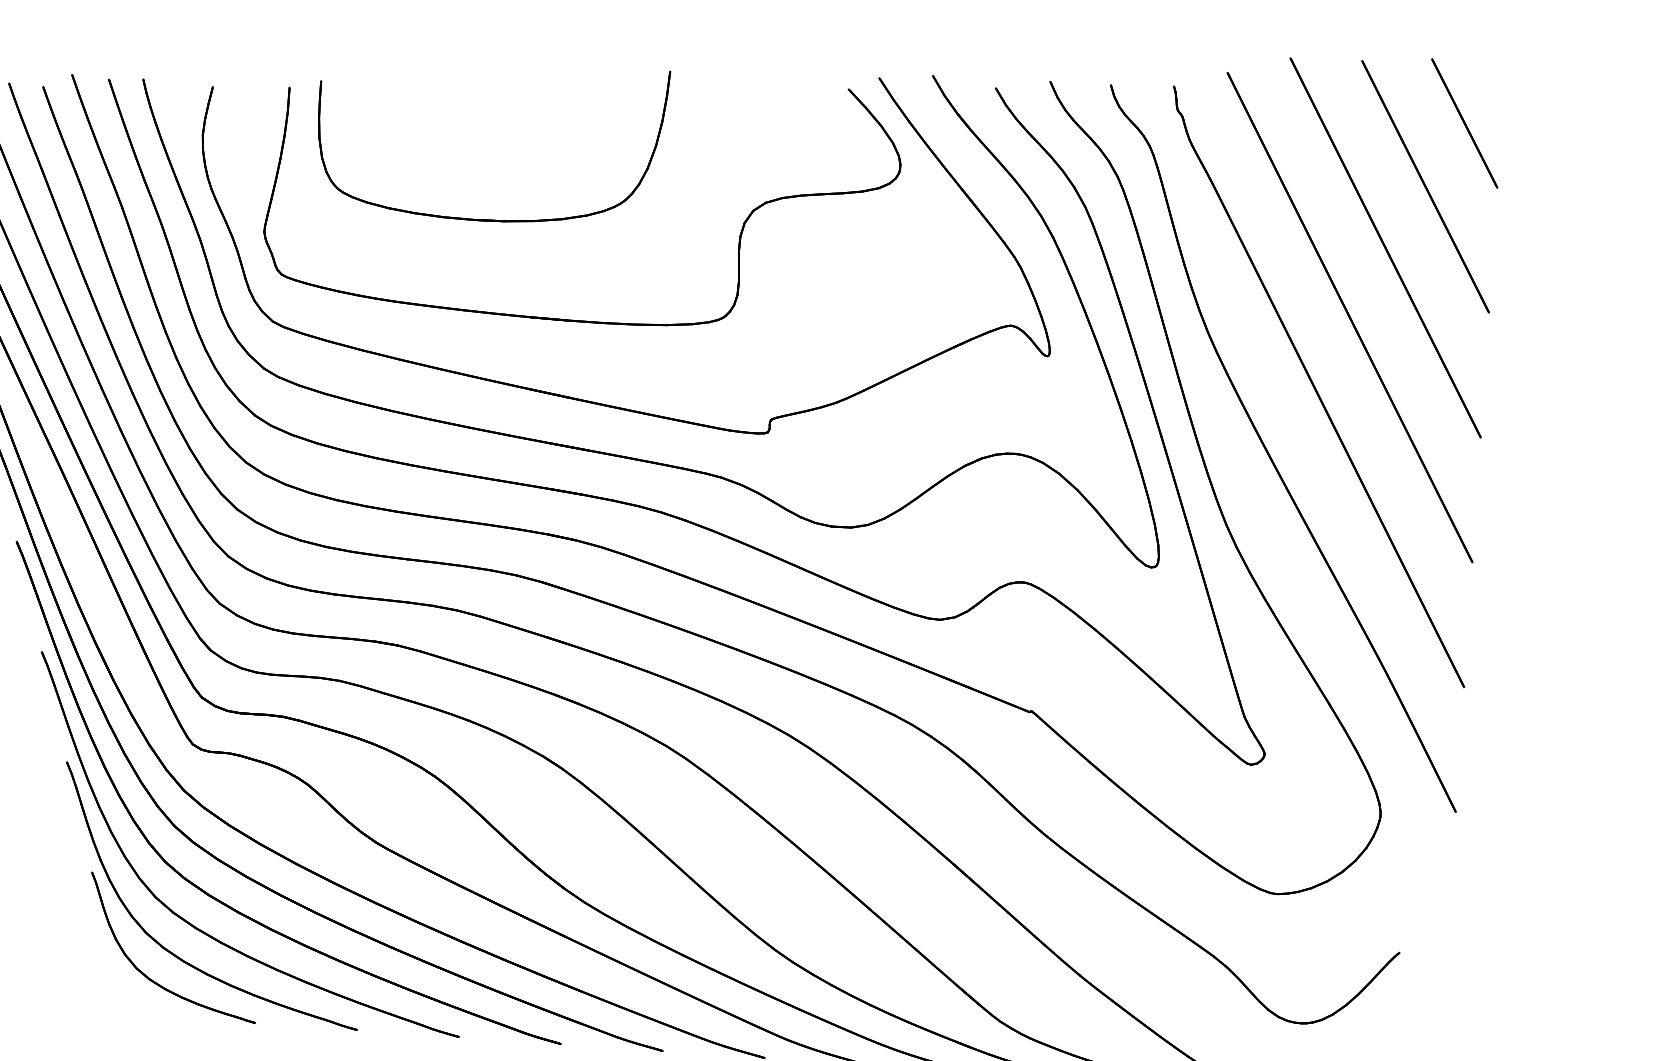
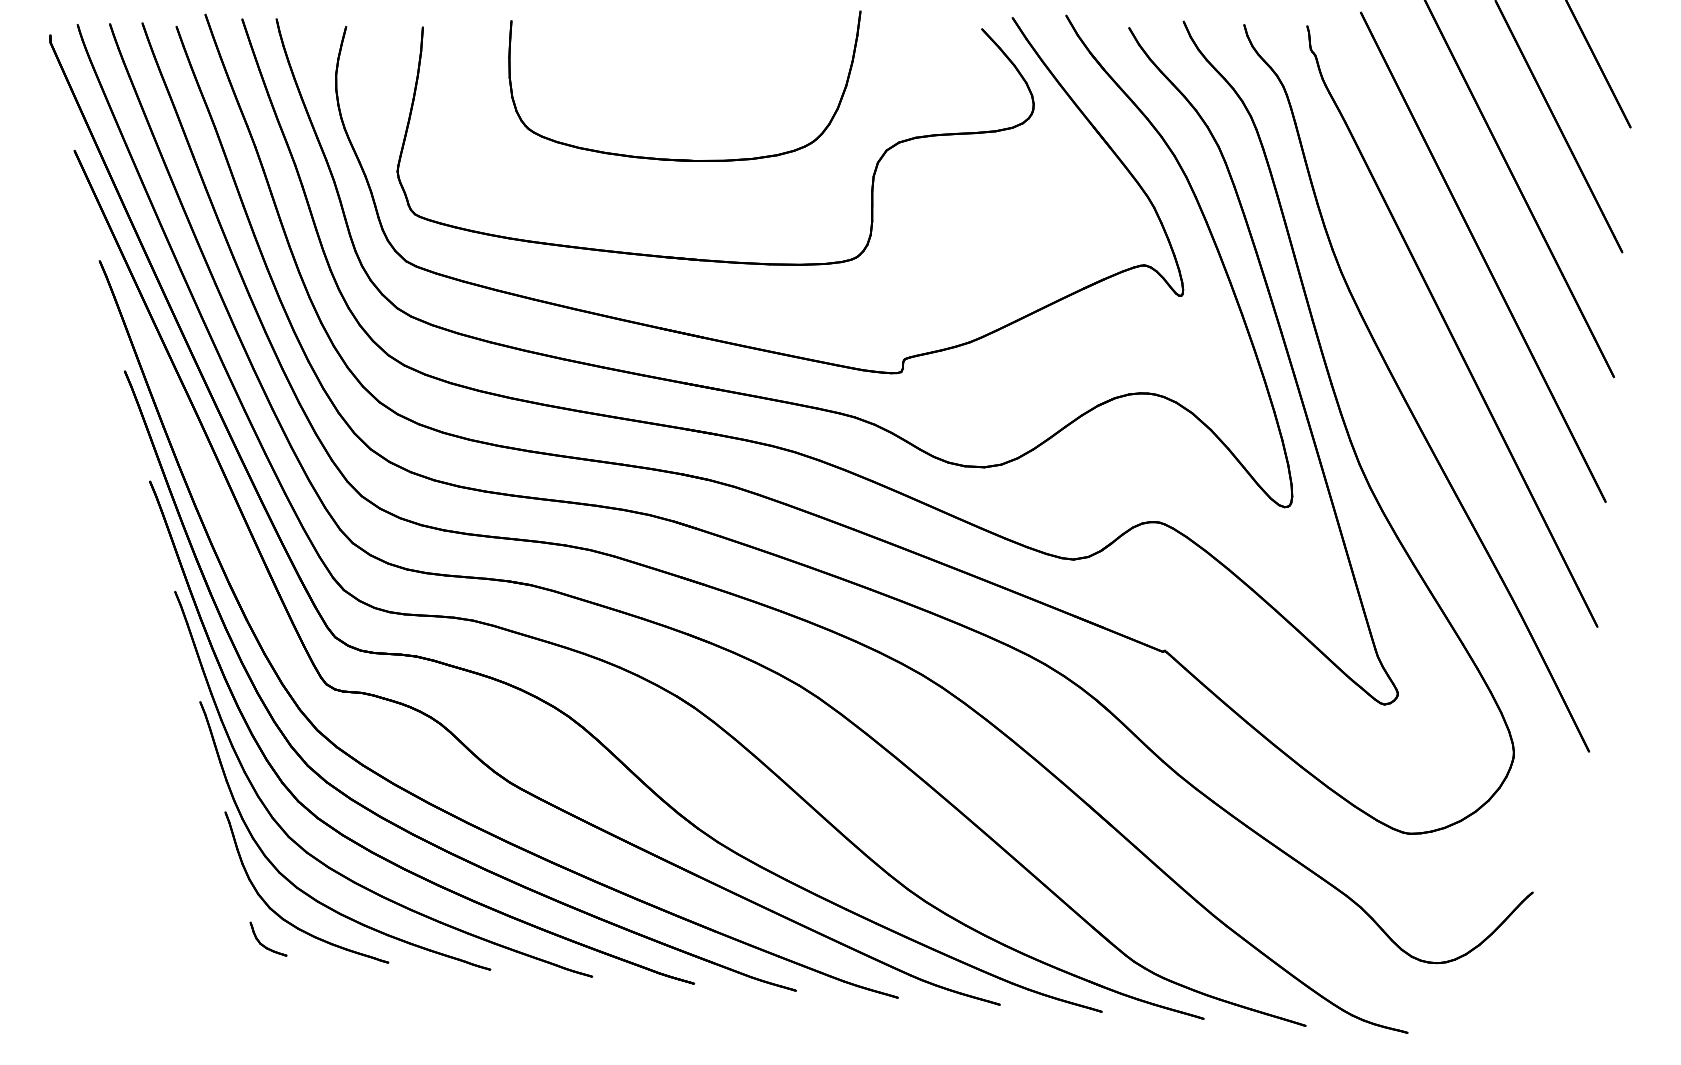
part: (494, 219) -> (684, 159), moved
part: (129, 1003) -> (262, 943), added

